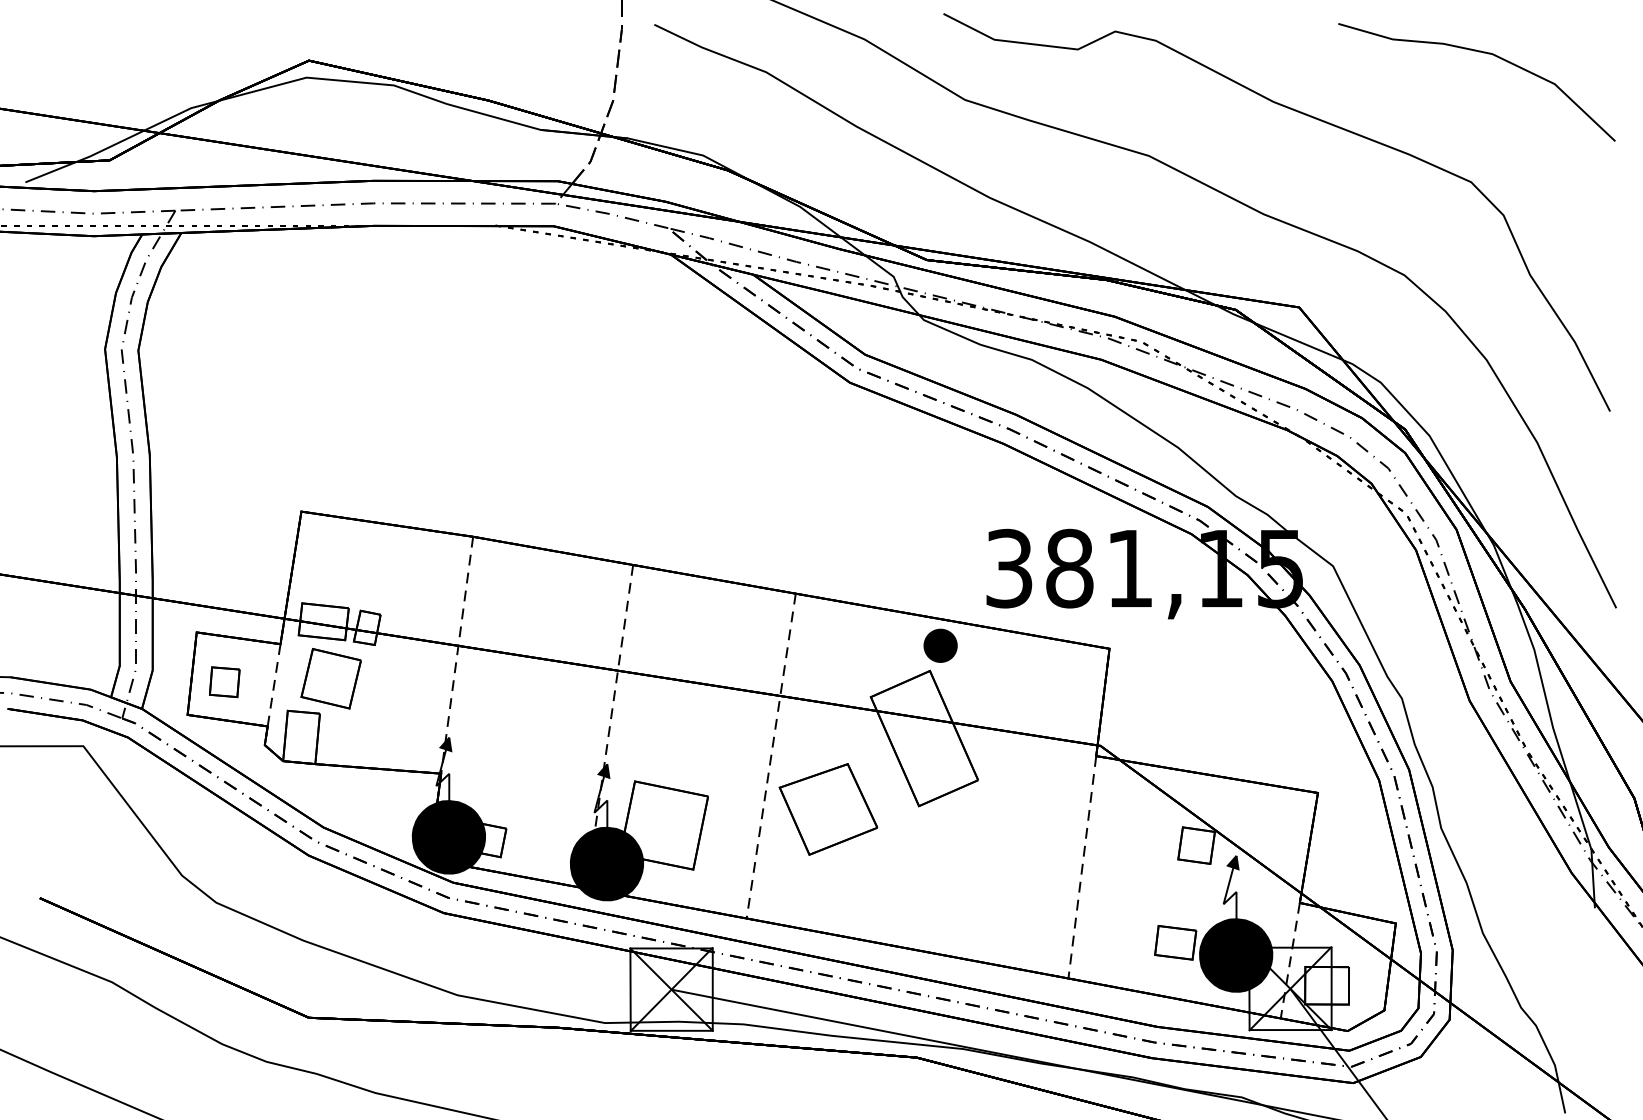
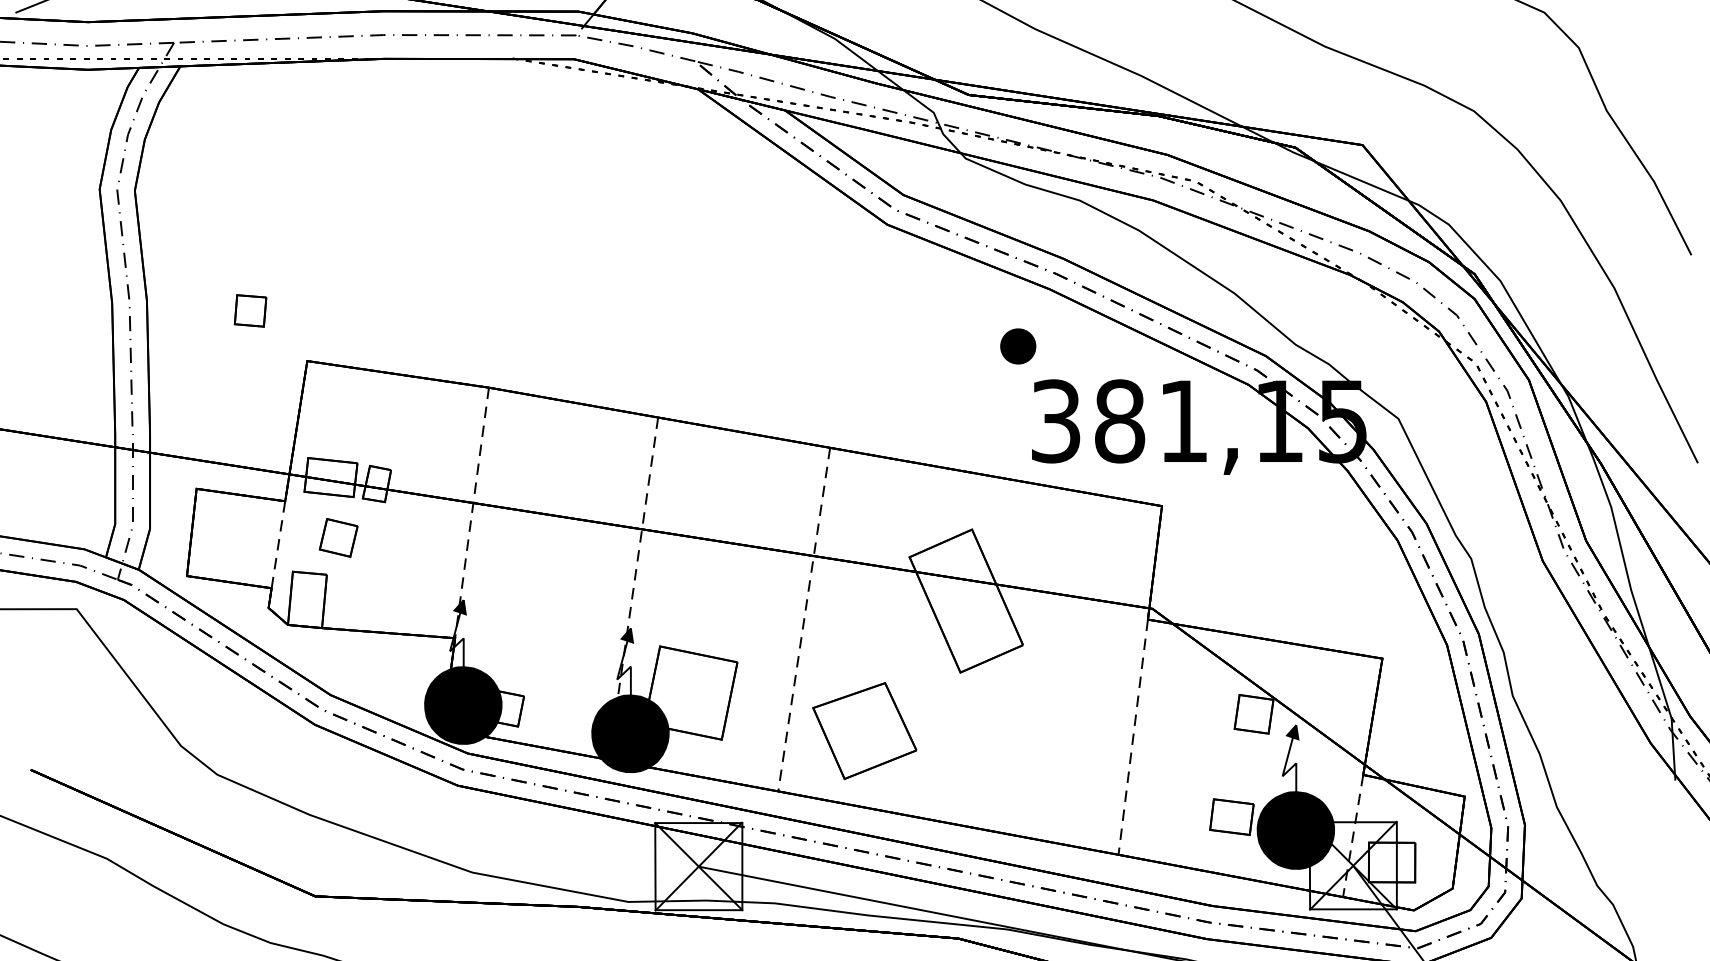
part: (940, 645) -> (1018, 346), moved
part: (330, 678) -> (338, 537), size x0.6
part: (224, 682) -> (250, 311), moved
part: (828, 809) -> (864, 731), moved

